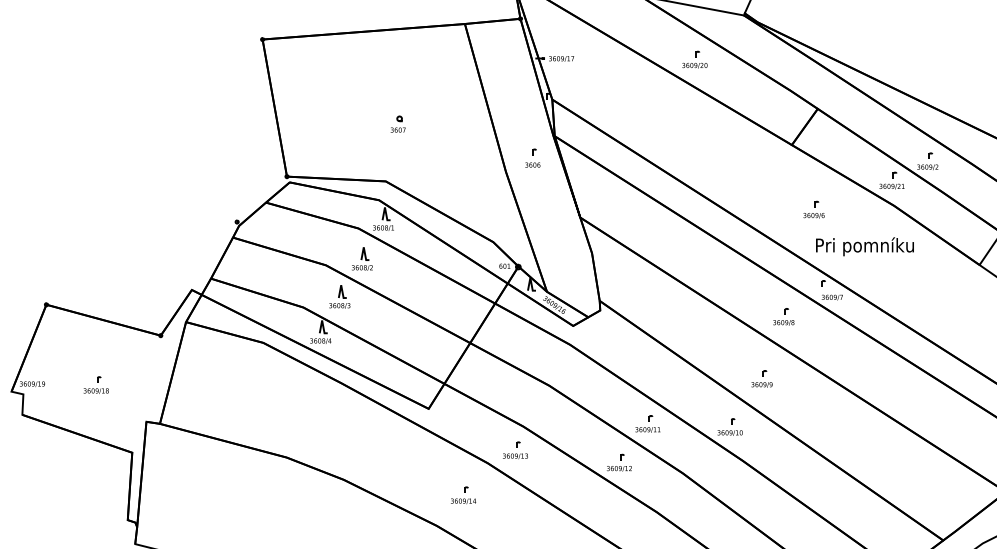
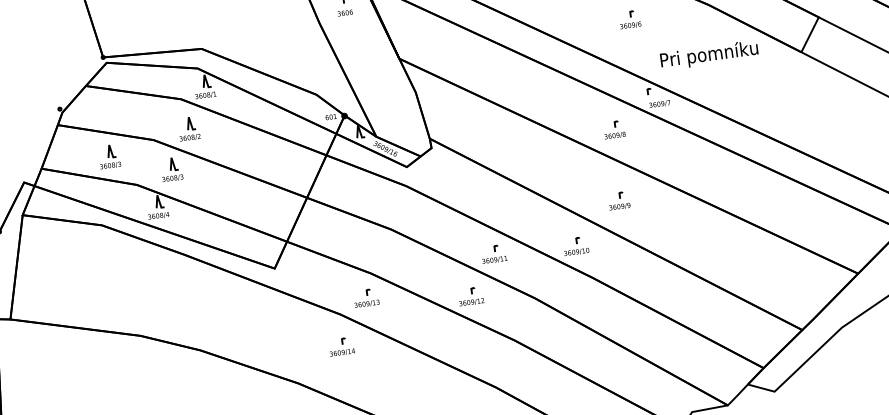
text: (864, 246) -> (708, 55), moved
part: (279, 275) -> (109, 156), added
part: (761, 378) -> (618, 200), moved
part: (463, 495) -> (341, 346), moved

